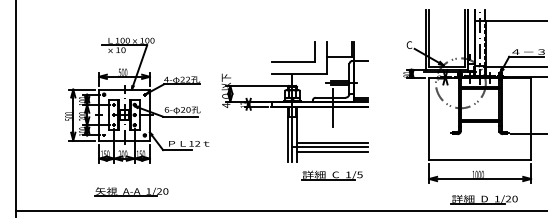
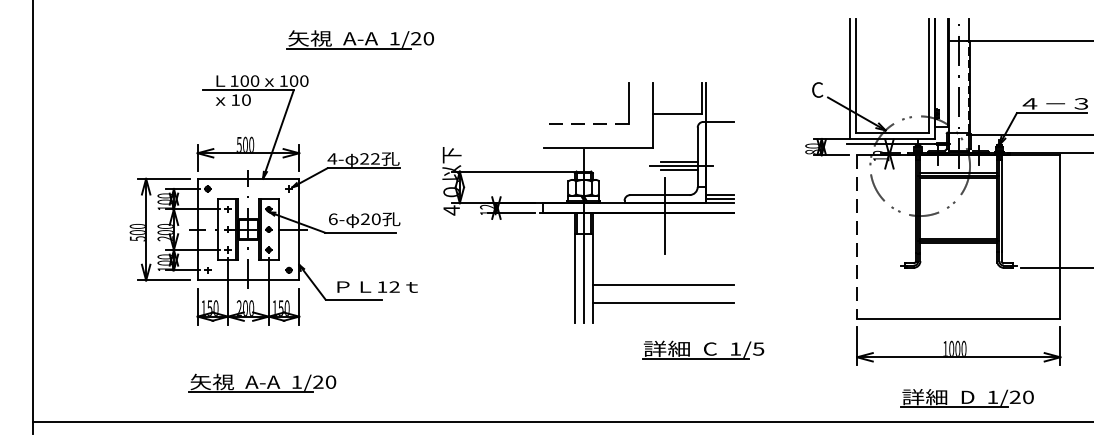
part: (180, 19) -> (360, 38), added
line: (293, 61) -> (585, 122), solid -> dashed
line: (429, 118) -> (857, 236), solid -> dashed
line: (329, 147) -> (657, 294), removed
part: (331, 175) -> (701, 350), moved

